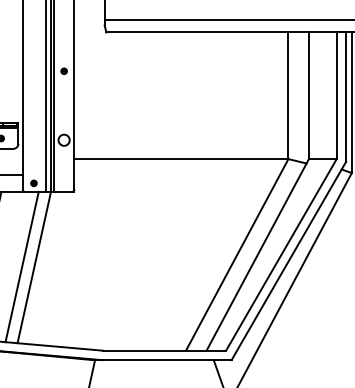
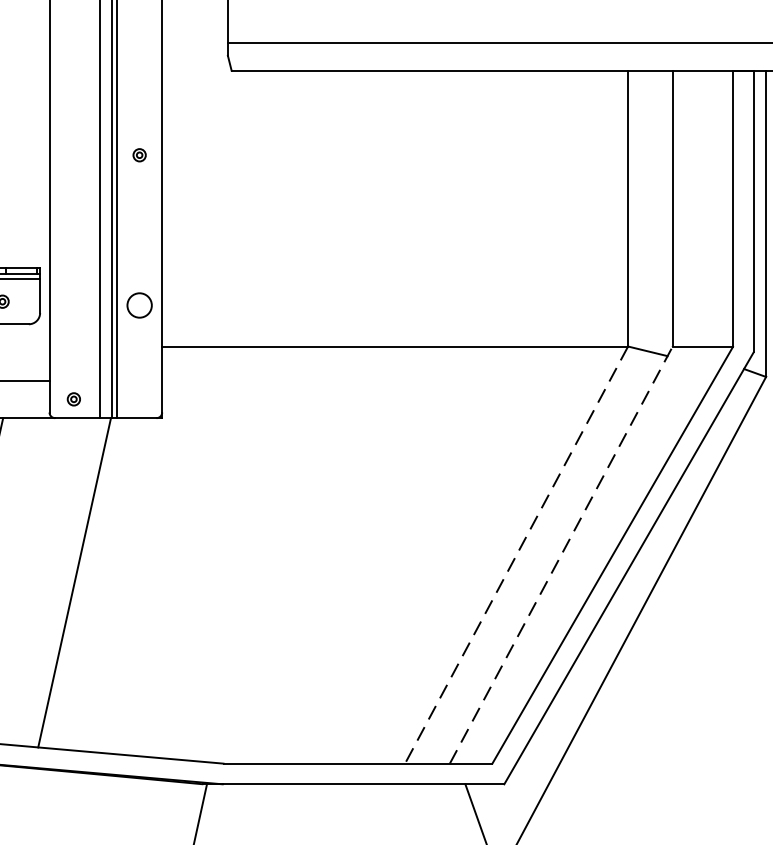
line: (237, 254) -> (517, 554), solid -> dashed
line: (257, 254) -> (560, 554), solid -> dashed
line: (21, 267) -> (46, 582), removed

